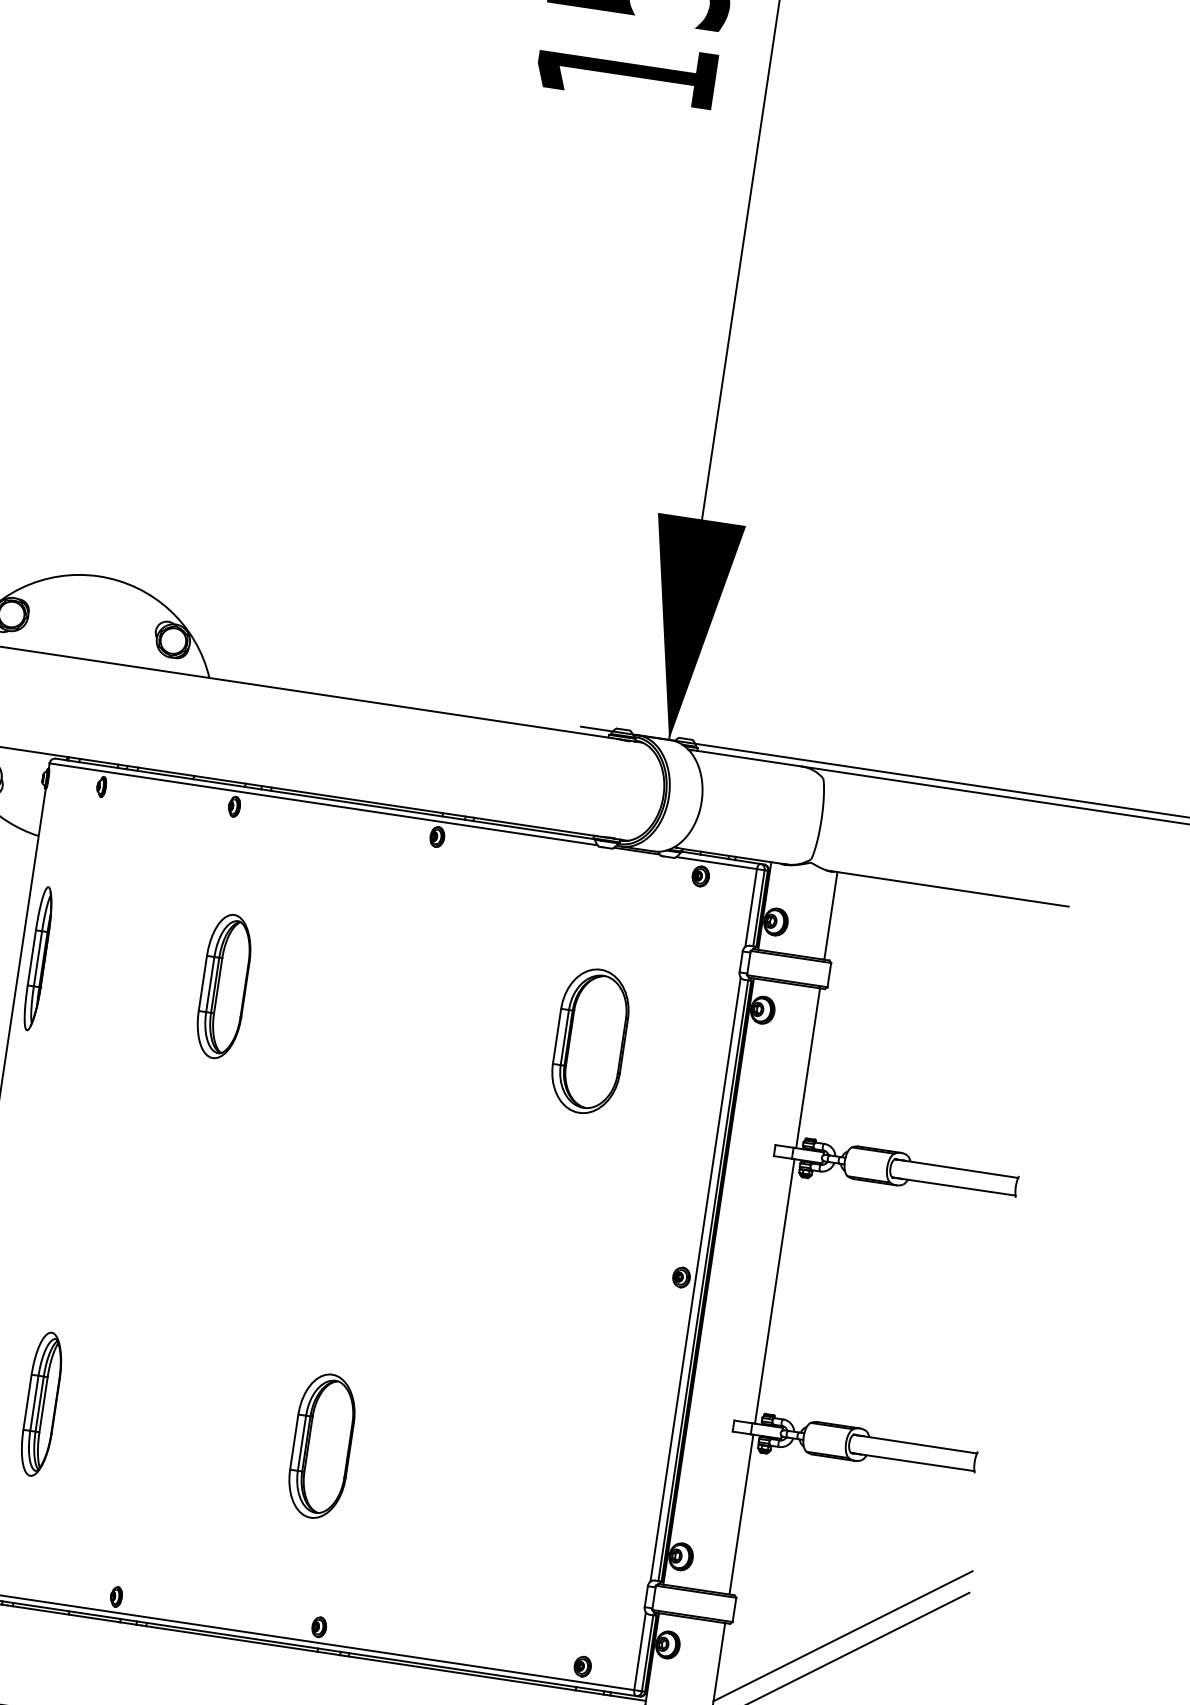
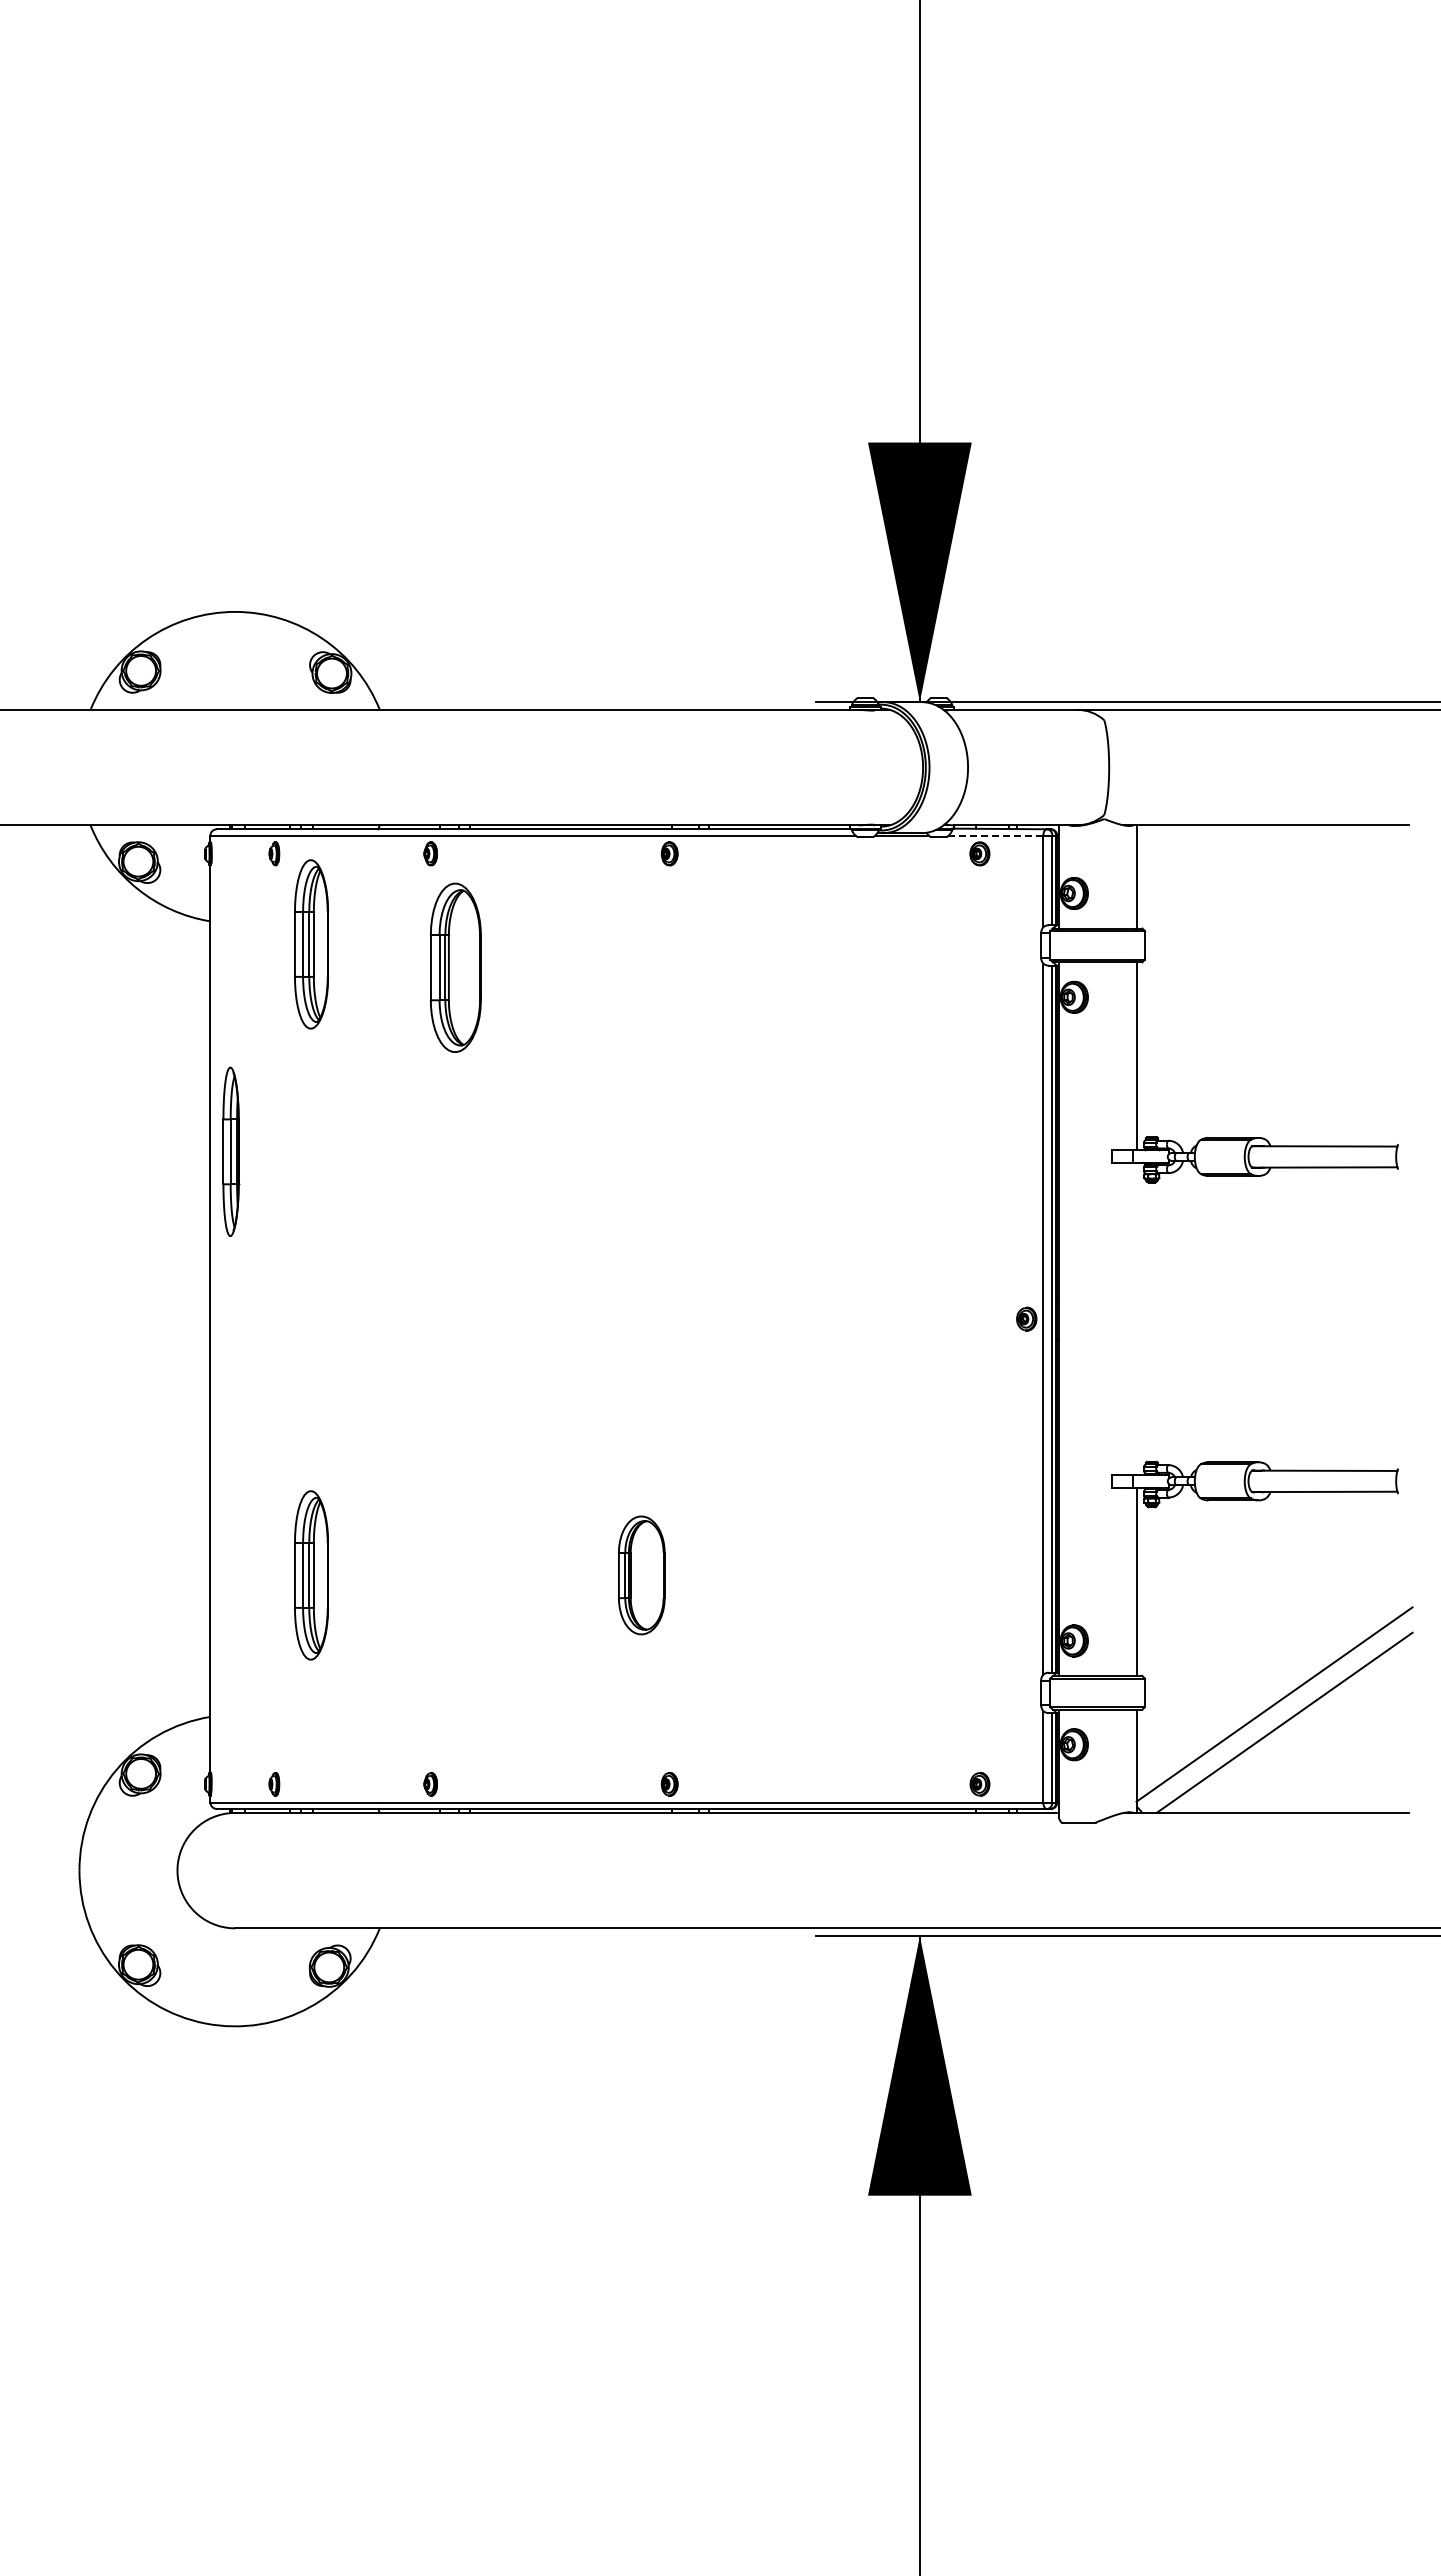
line: (716, 862) -> (995, 835), solid -> dashed
part: (121, 868) -> (311, 944), added
part: (38, 958) -> (231, 1151), moved
part: (223, 986) -> (455, 967), moved
part: (589, 1040) -> (880, 1062), removed
line: (774, 1290) -> (1136, 1318), removed
part: (321, 1446) -> (641, 1575), size x0.7

